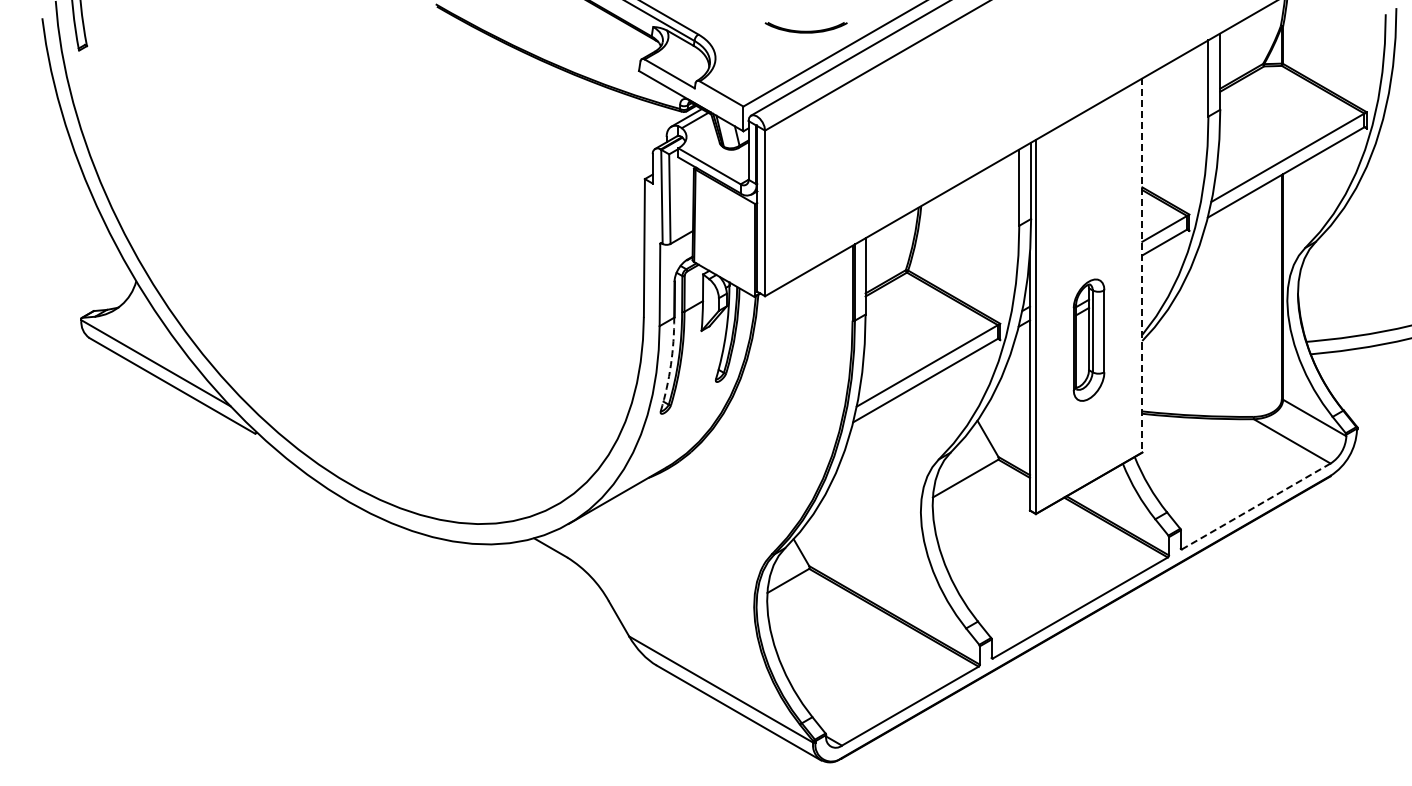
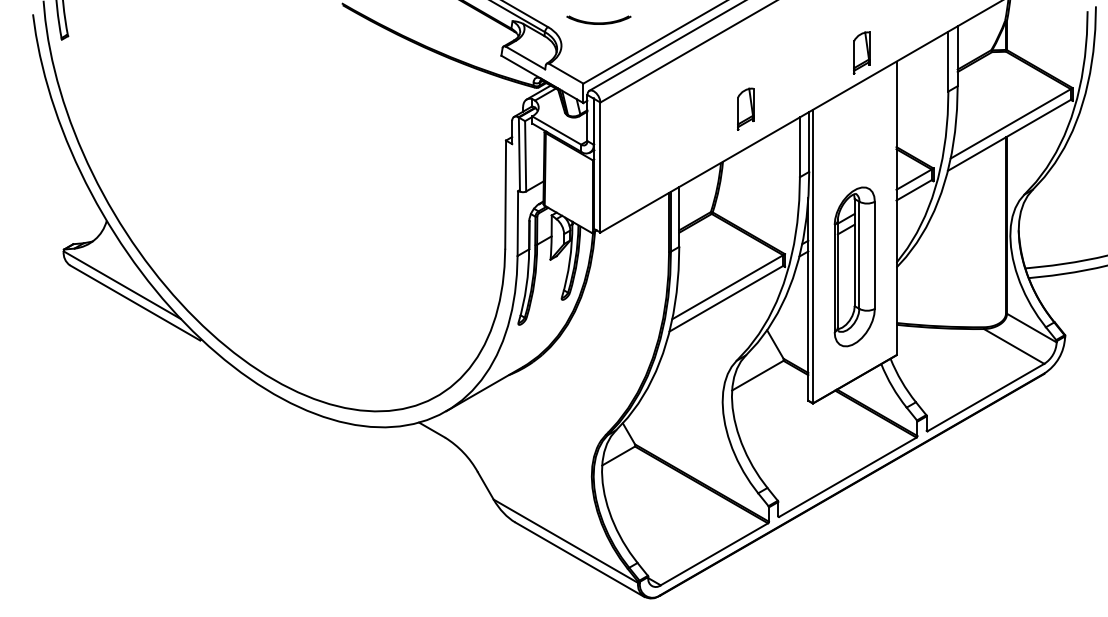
part: (805, 27) -> (598, 20), moved
part: (1098, 67) -> (862, 52), added
part: (950, 139) -> (745, 109), added
line: (1142, 266) -> (896, 209), dashed -> solid
part: (1088, 340) -> (854, 267), size x1.67
arc: (670, 364) -> (526, 286), dashed -> solid
line: (1256, 506) -> (986, 397), dashed -> solid

